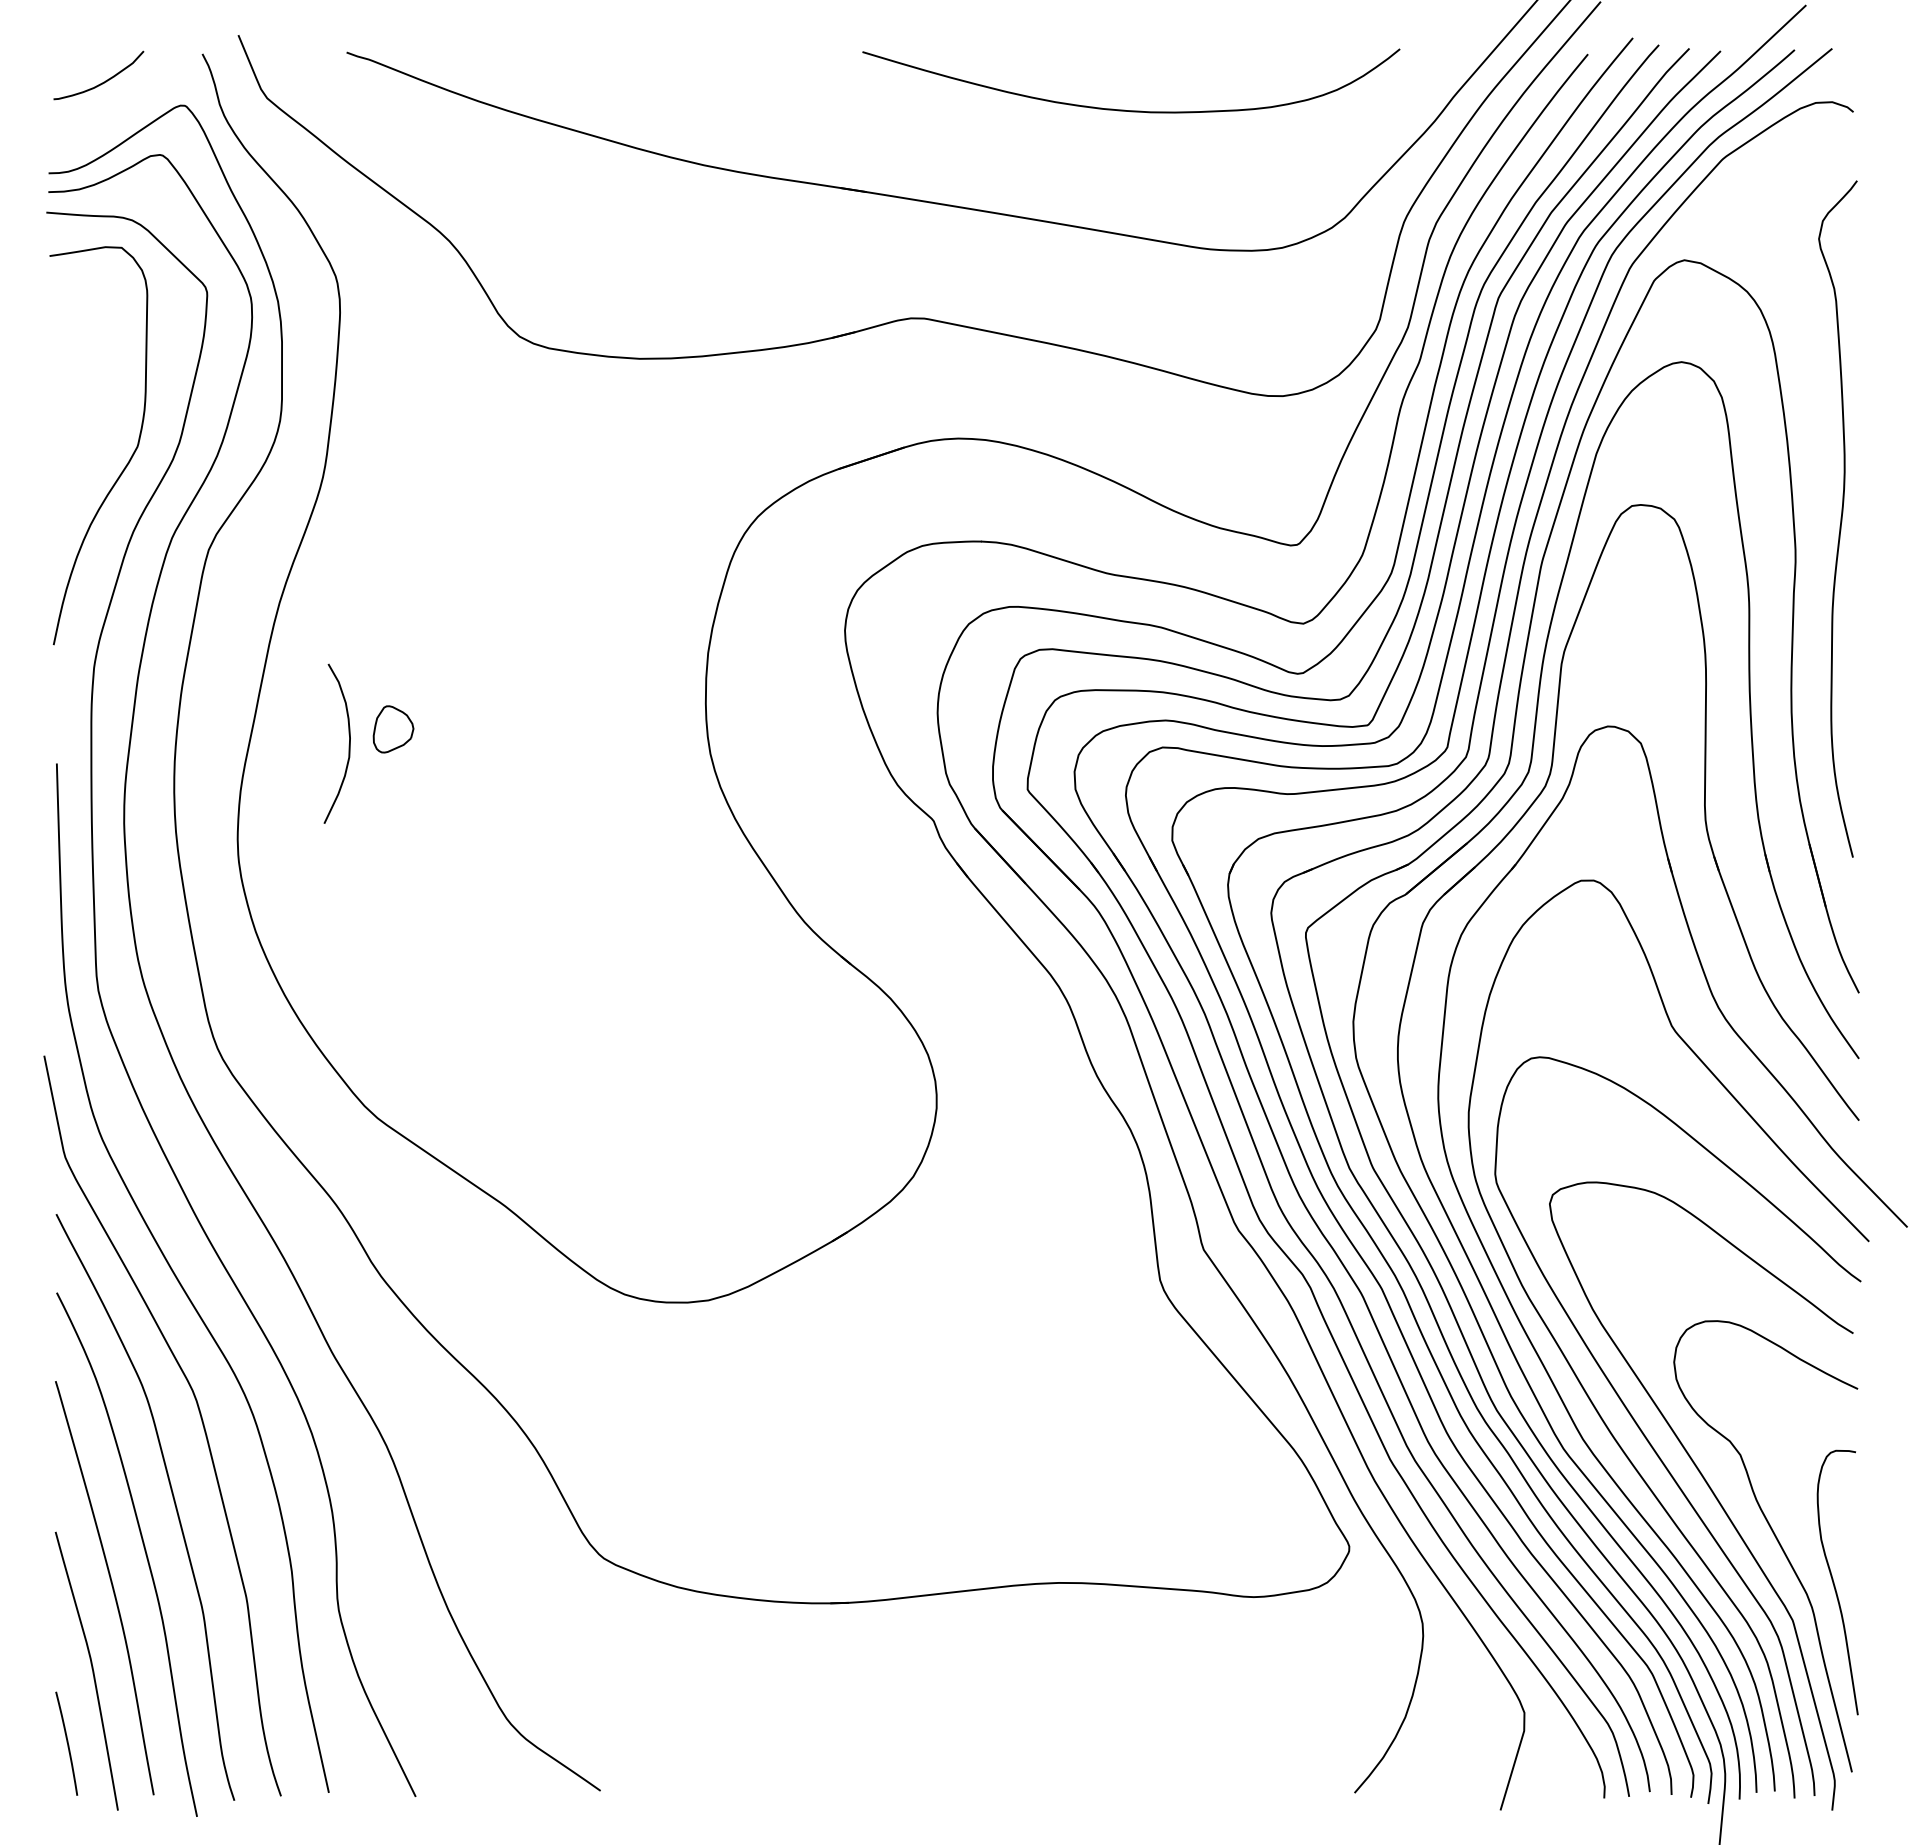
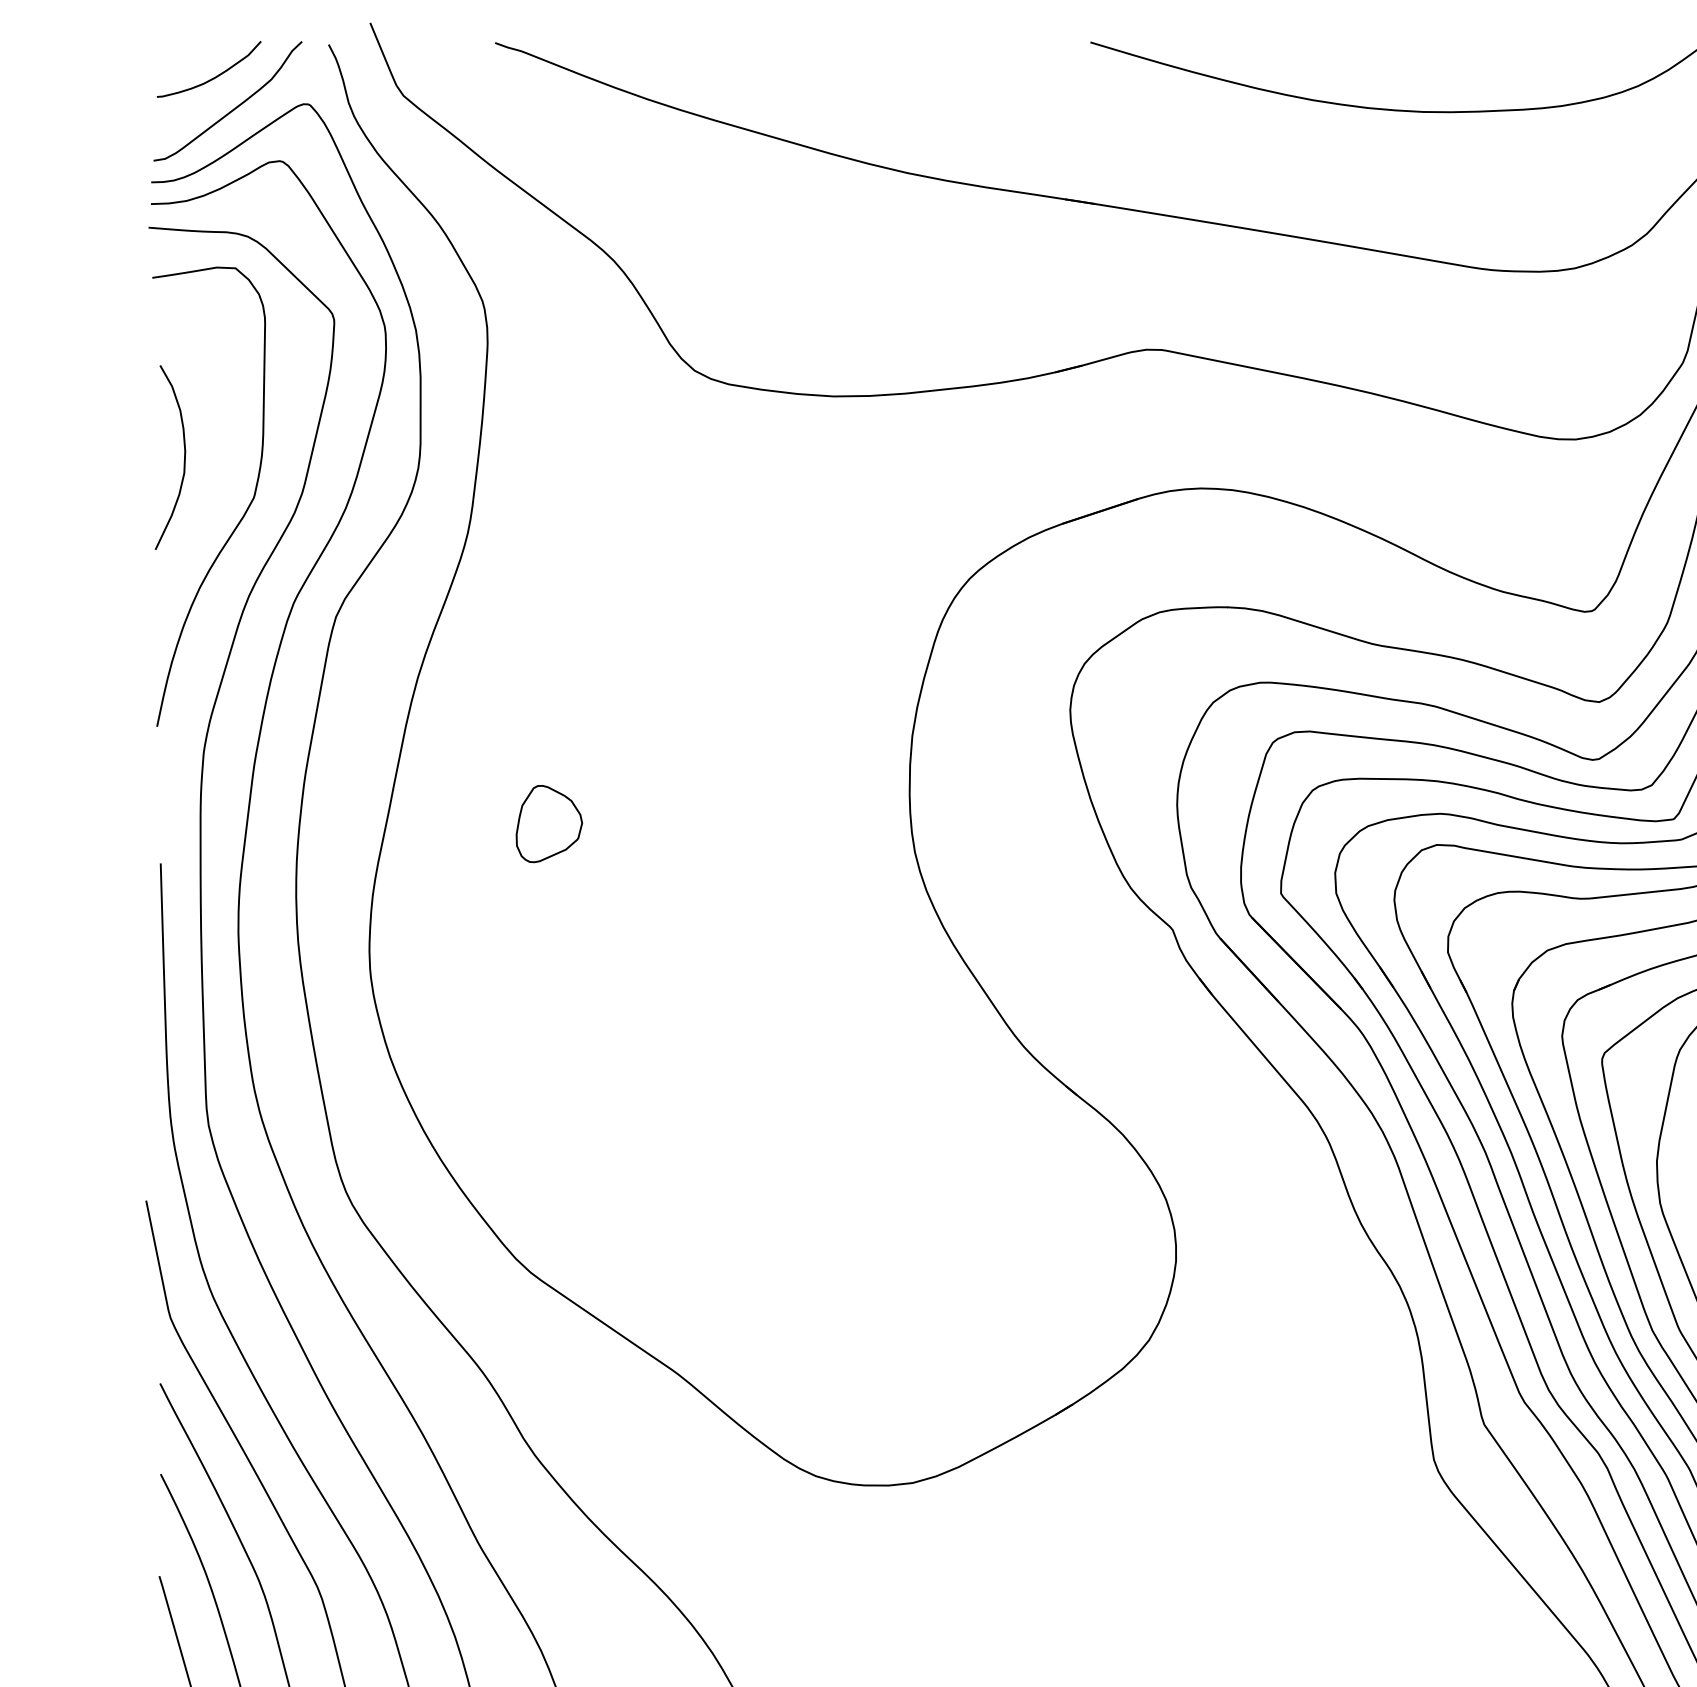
curve: (120, 108) -> (234, 107), added
part: (393, 729) -> (549, 824), size x1.43
curve: (348, 744) -> (183, 458), moved

